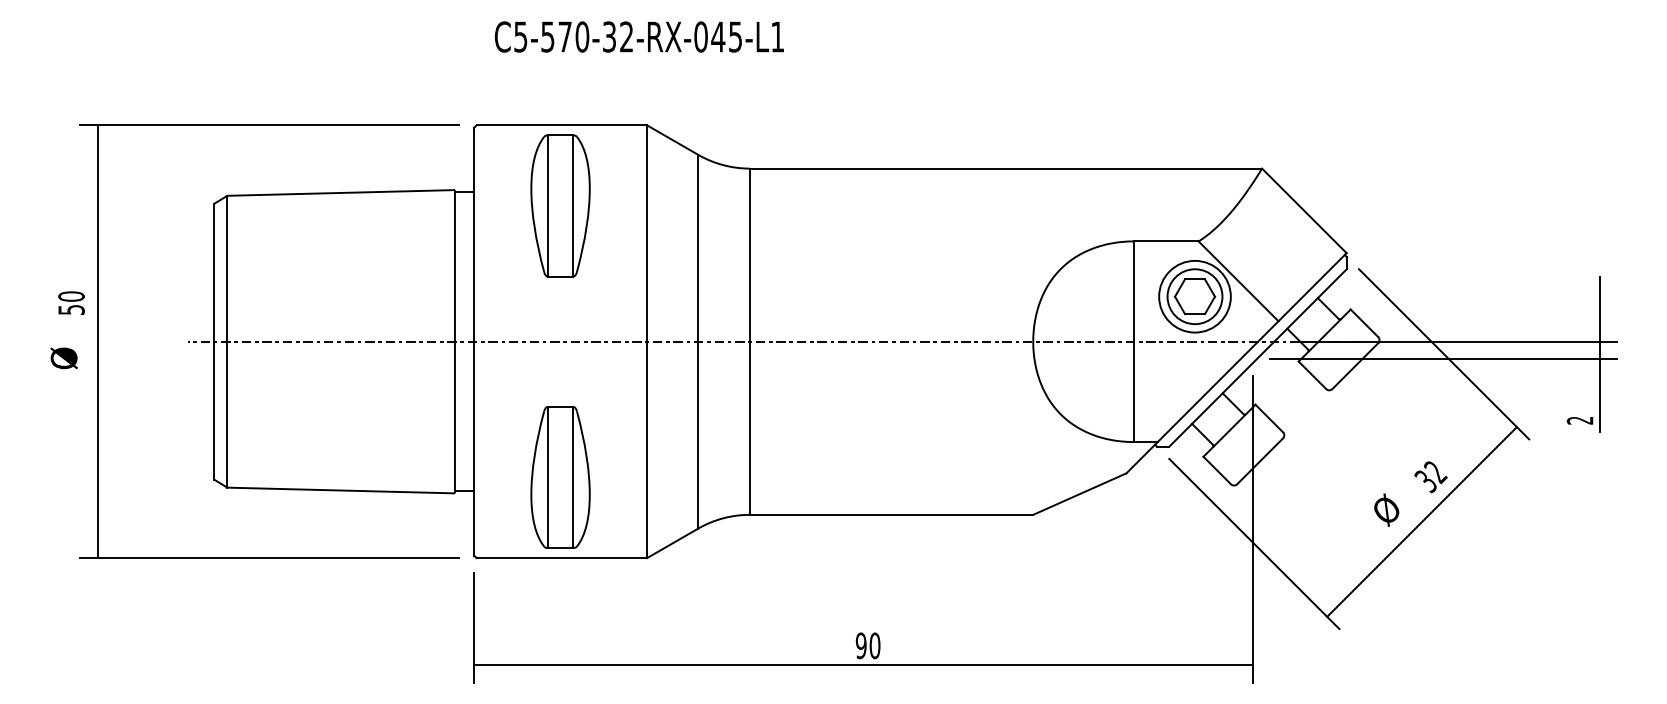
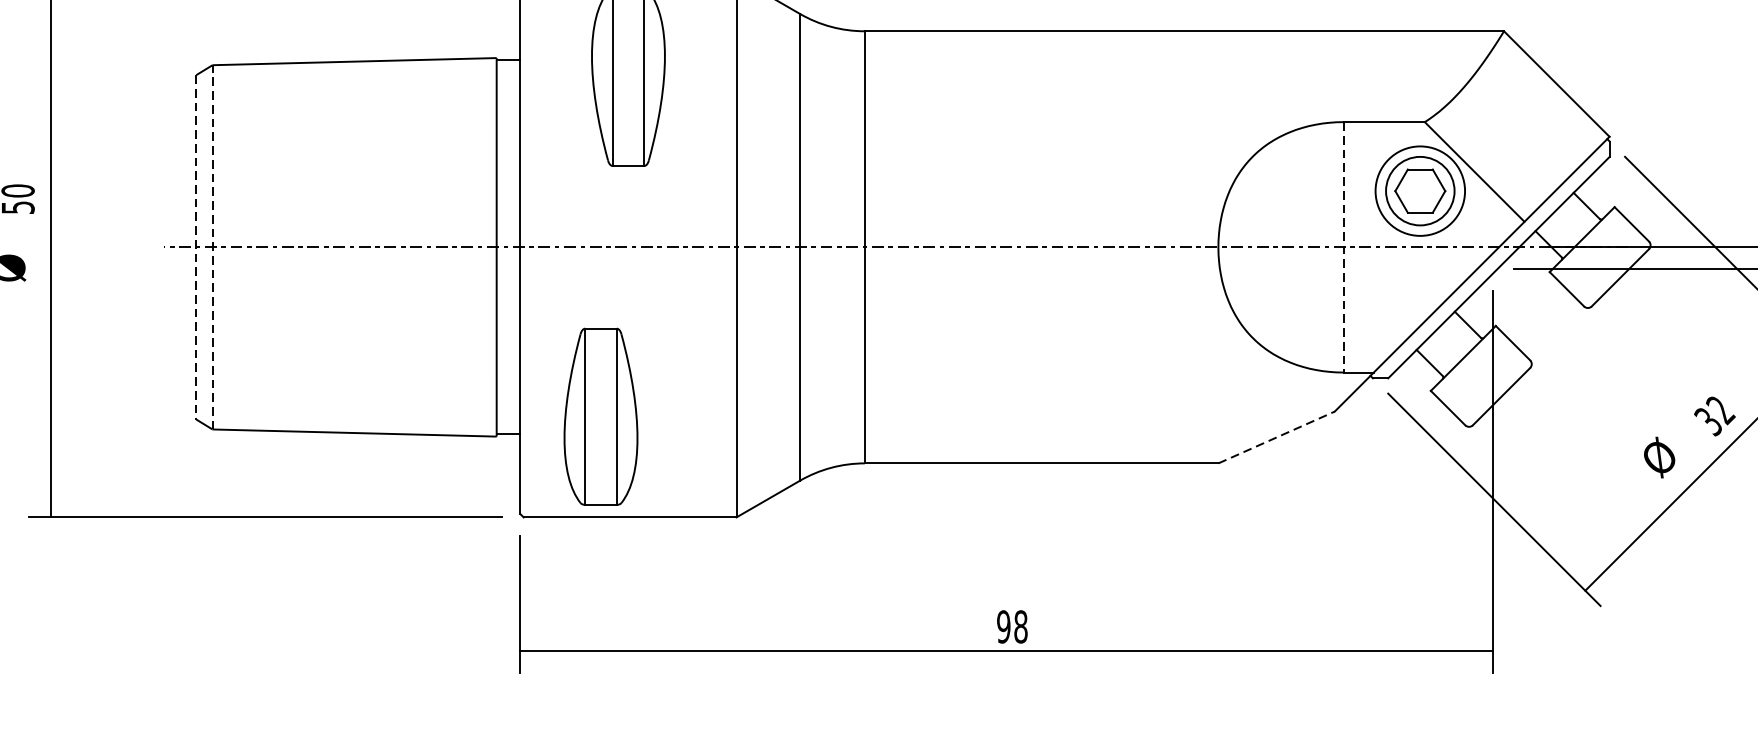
line: (214, 341) -> (196, 247), solid -> dashed
line: (227, 341) -> (212, 247), solid -> dashed
line: (1133, 342) -> (1343, 248), solid -> dashed
part: (560, 477) -> (600, 416), moved
line: (1079, 494) -> (1276, 438), solid -> dashed
text: (874, 645) -> (1020, 626), 90 -> 98

